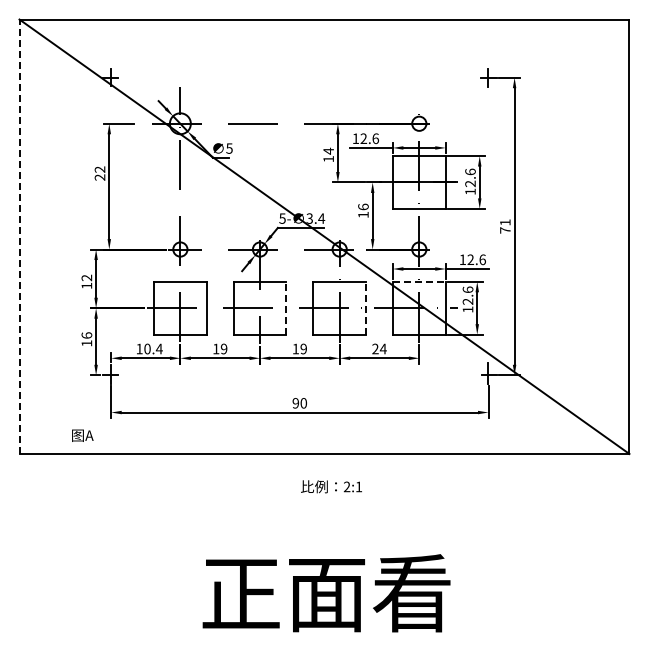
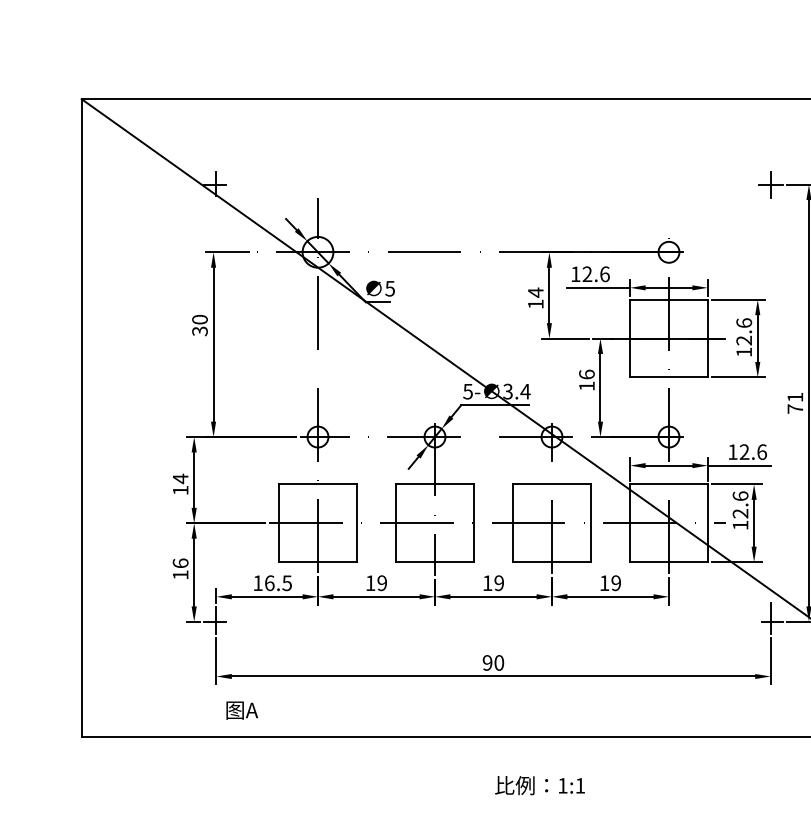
text: (99, 173) -> (199, 325), 22 -> 30
line: (19, 236) -> (81, 417), dashed -> solid
text: (86, 277) -> (180, 478), 12 -> 14
line: (419, 281) -> (669, 484), dashed -> solid
line: (286, 307) -> (473, 522), dashed -> solid
line: (366, 307) -> (591, 522), dashed -> solid
text: (153, 348) -> (278, 582), 10.4 -> 16.5
text: (379, 348) -> (610, 582), 24 -> 19
text: (82, 435) -> (241, 710), moved
text: (346, 486) -> (562, 785), 2:1 -> 1:1

